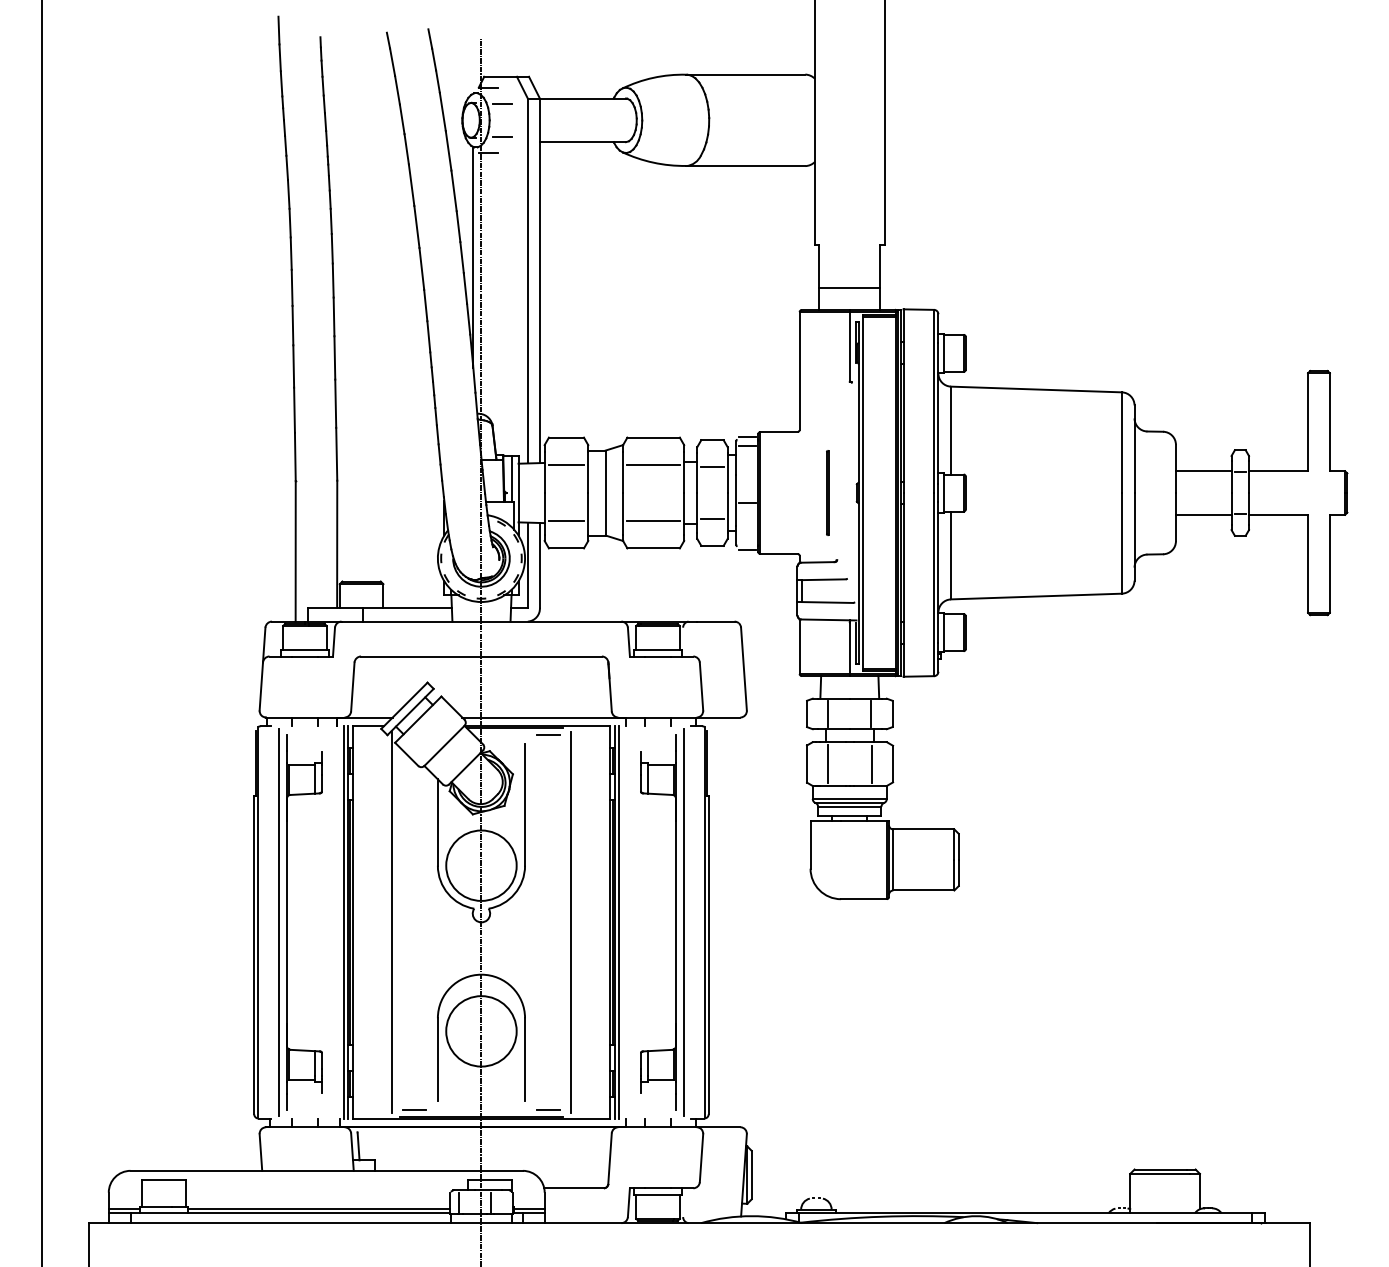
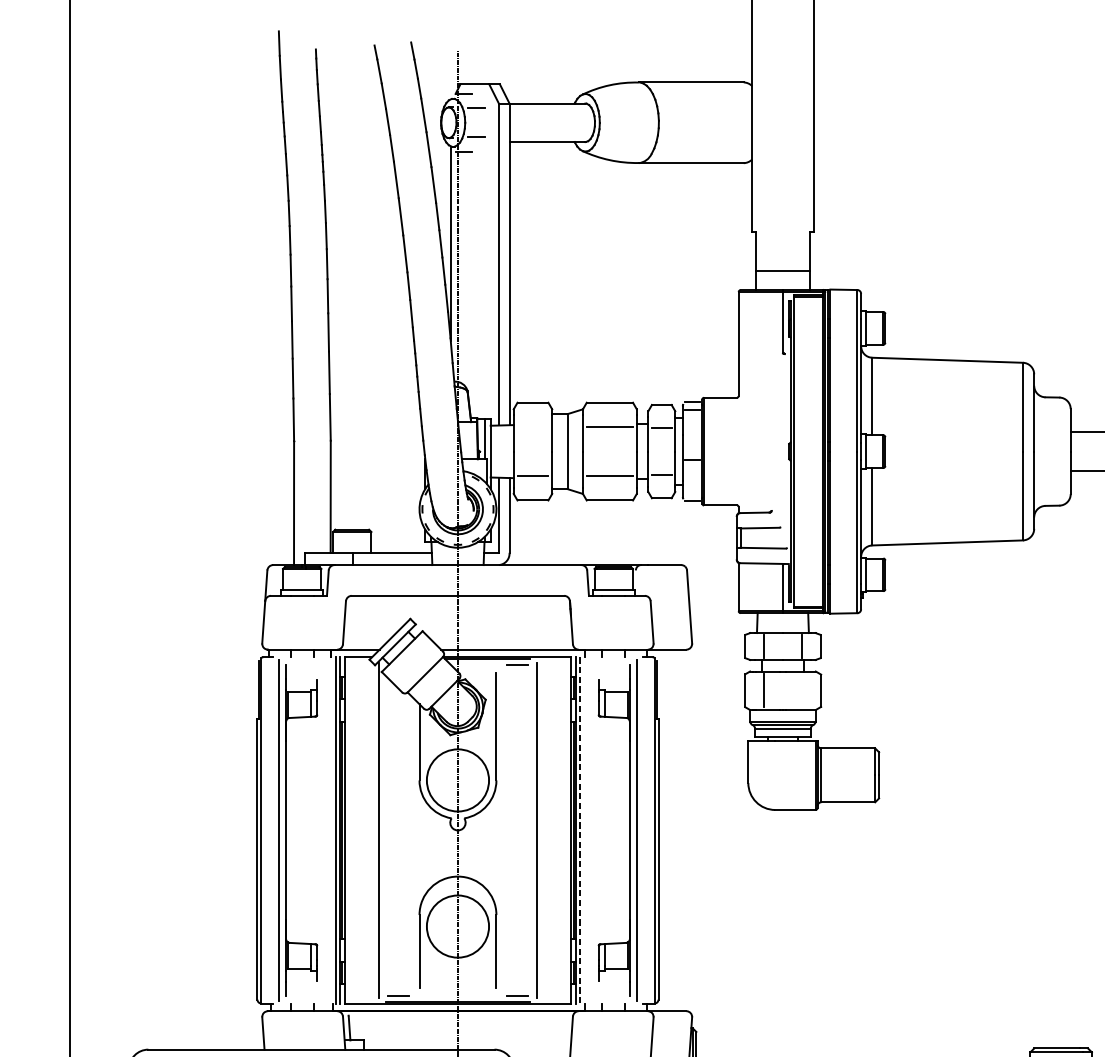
line: (565, 465) -> (532, 427), removed
line: (827, 492) -> (763, 451), removed
line: (871, 763) -> (802, 690), removed
line: (619, 922) -> (579, 830), solid -> dashed

